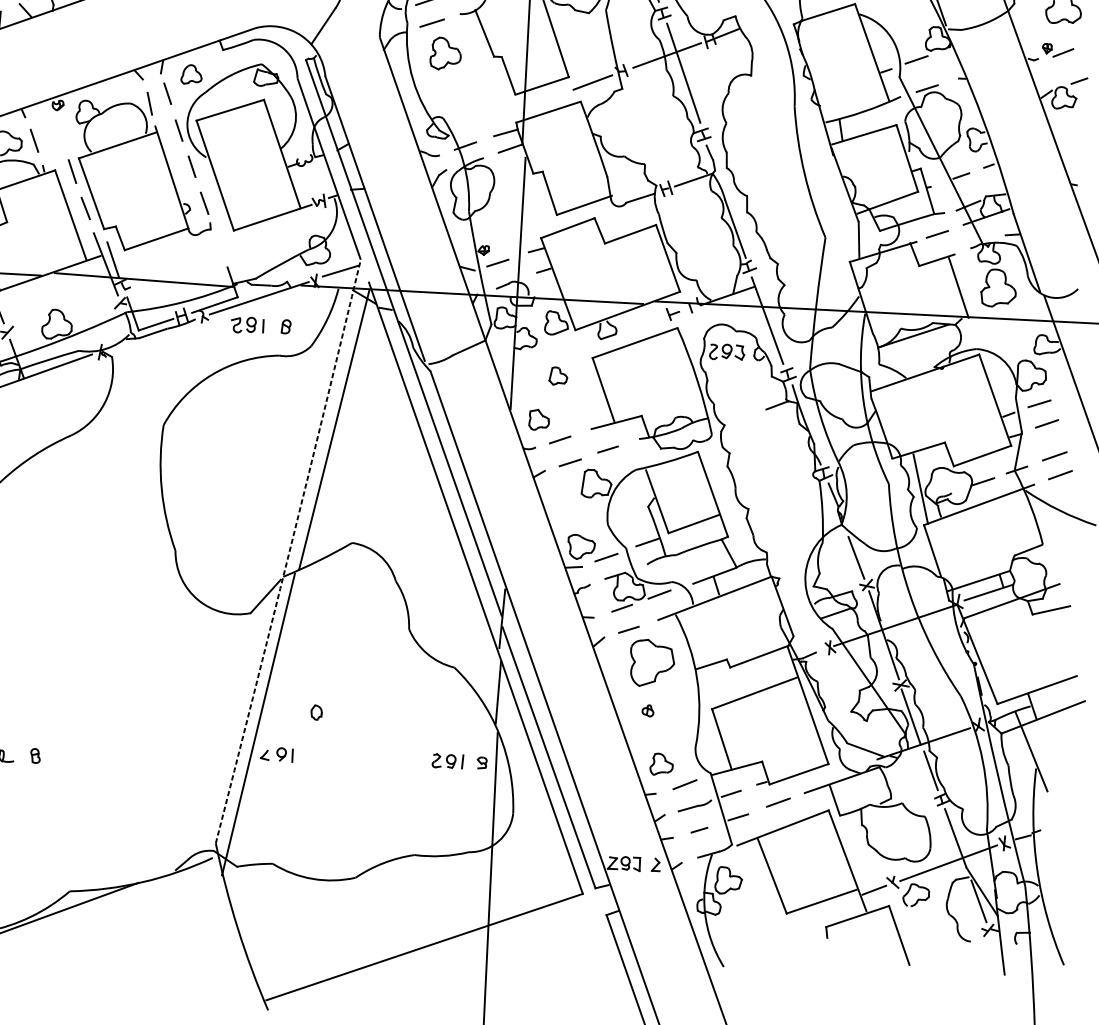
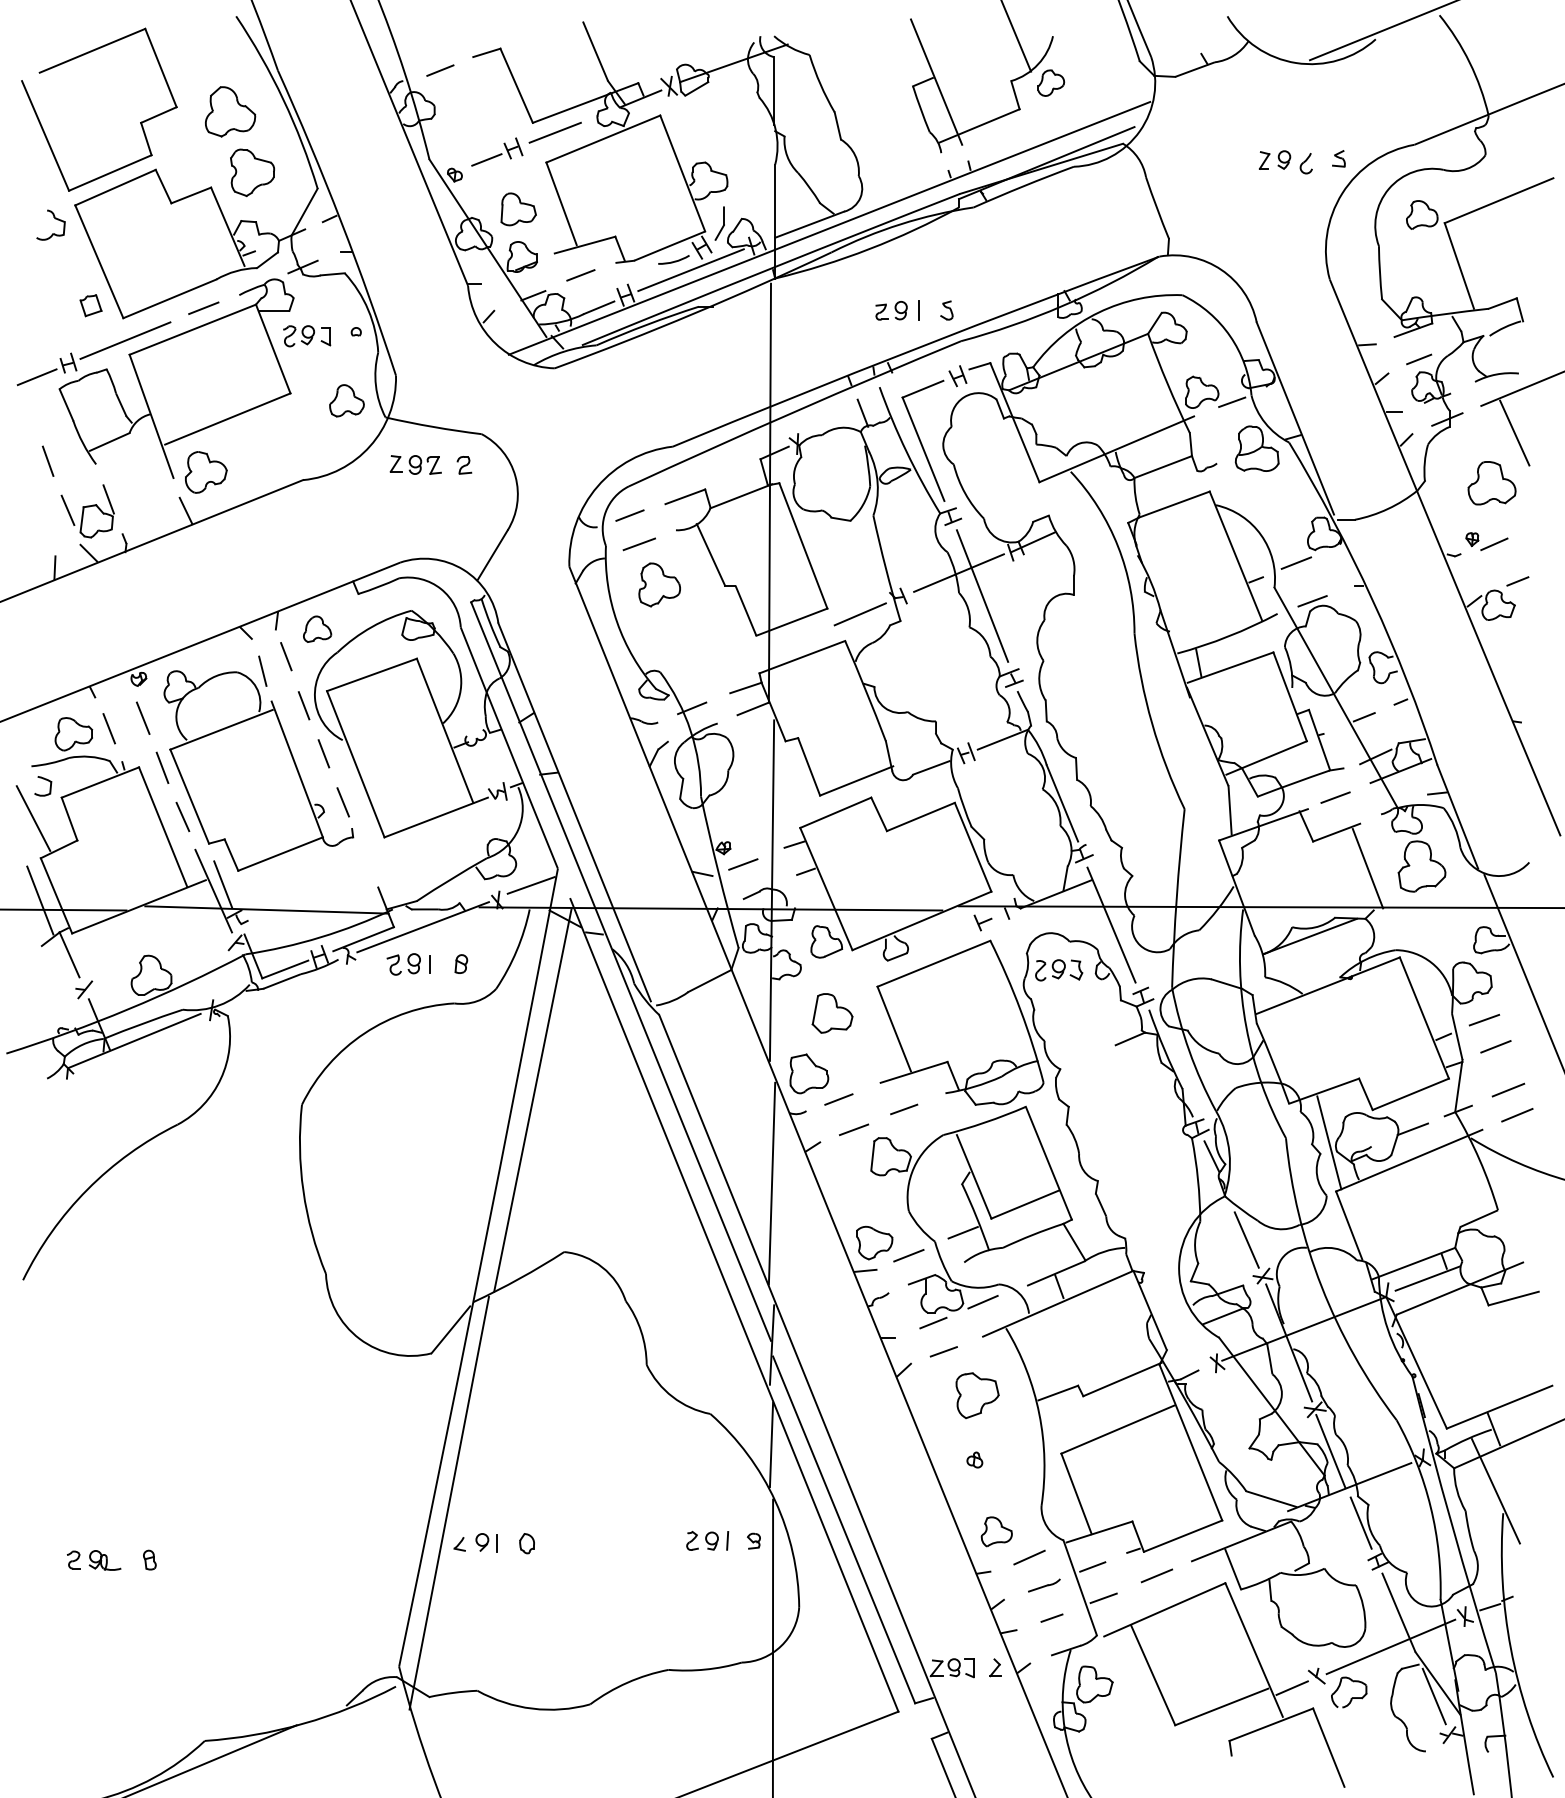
line: (59, 133) -> (142, 717), added
part: (558, 376) -> (832, 1013), size x1.67
part: (539, 419) -> (809, 1073), size x1.43
line: (507, 499) -> (771, 1183), added
arc: (289, 552) -> (480, 1268), dashed -> solid
part: (652, 663) -> (977, 1395), size x0.71
part: (316, 712) -> (526, 1543), moved
part: (695, 805) -> (1044, 1585), size x0.71

